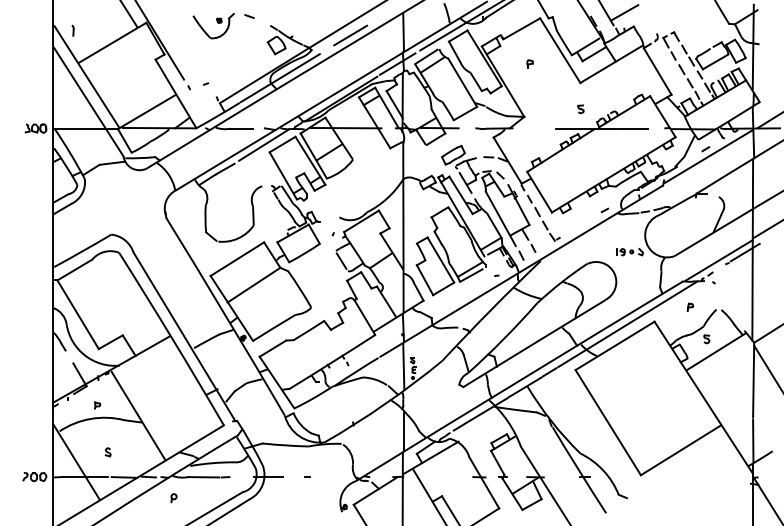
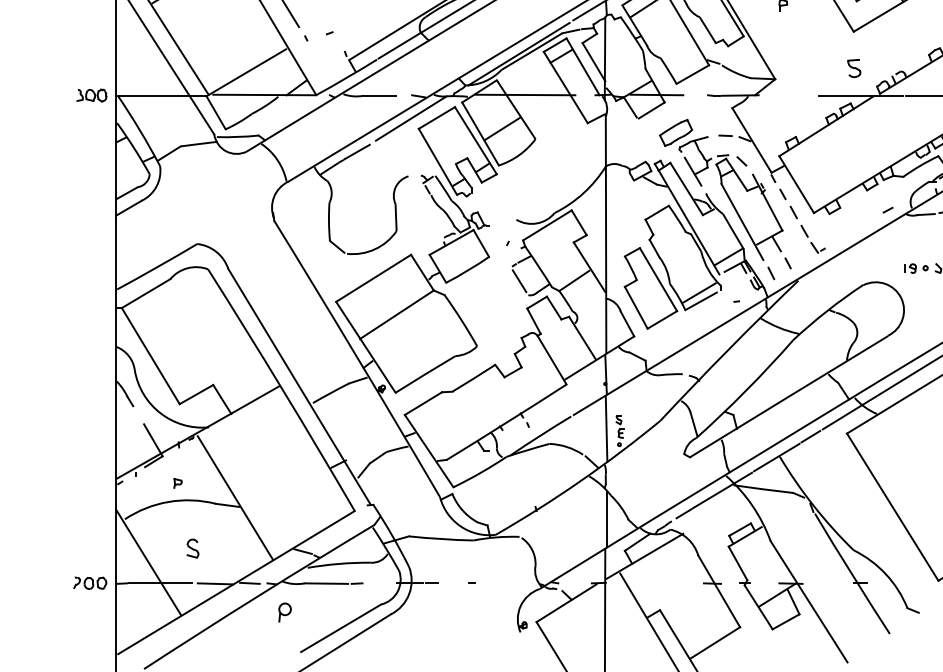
part: (580, 109) -> (853, 68), size x1.6
part: (107, 452) -> (191, 548), size x1.6
part: (173, 498) -> (284, 613), size x1.6

